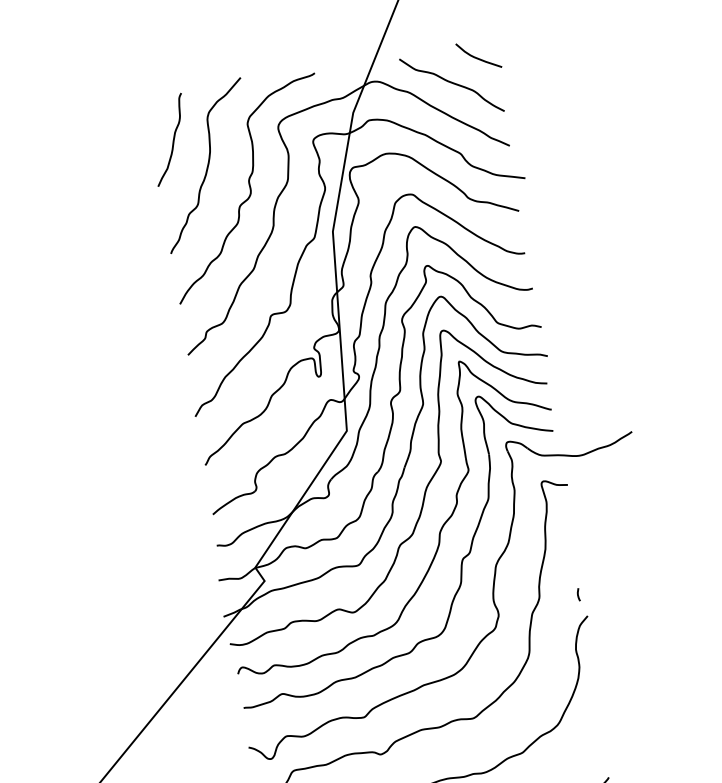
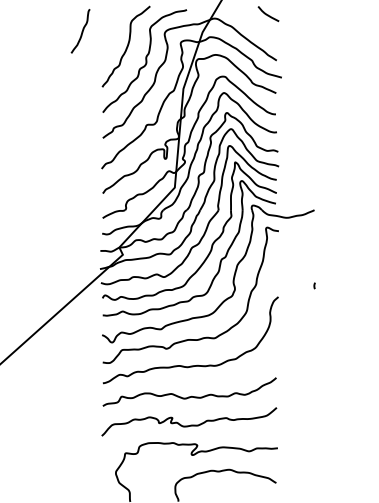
curve: (452, 85) -> (253, 26), removed
curve: (171, 140) -> (81, 31), moved
curve: (578, 594) -> (314, 285), moved

